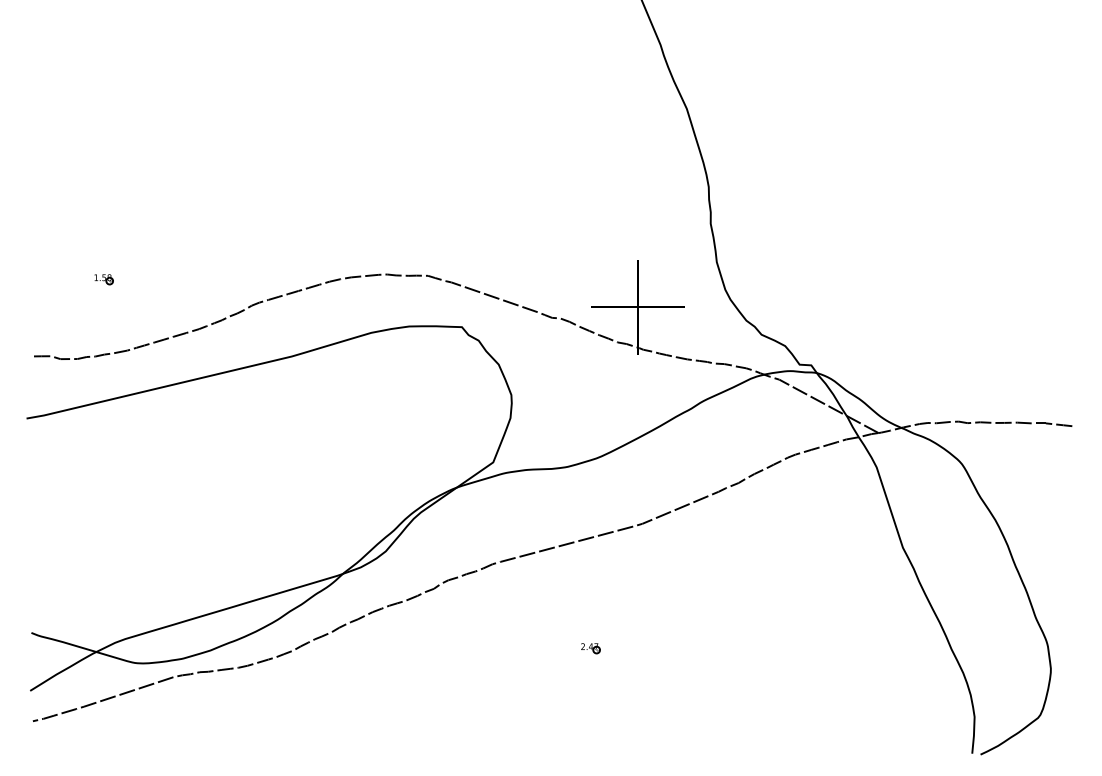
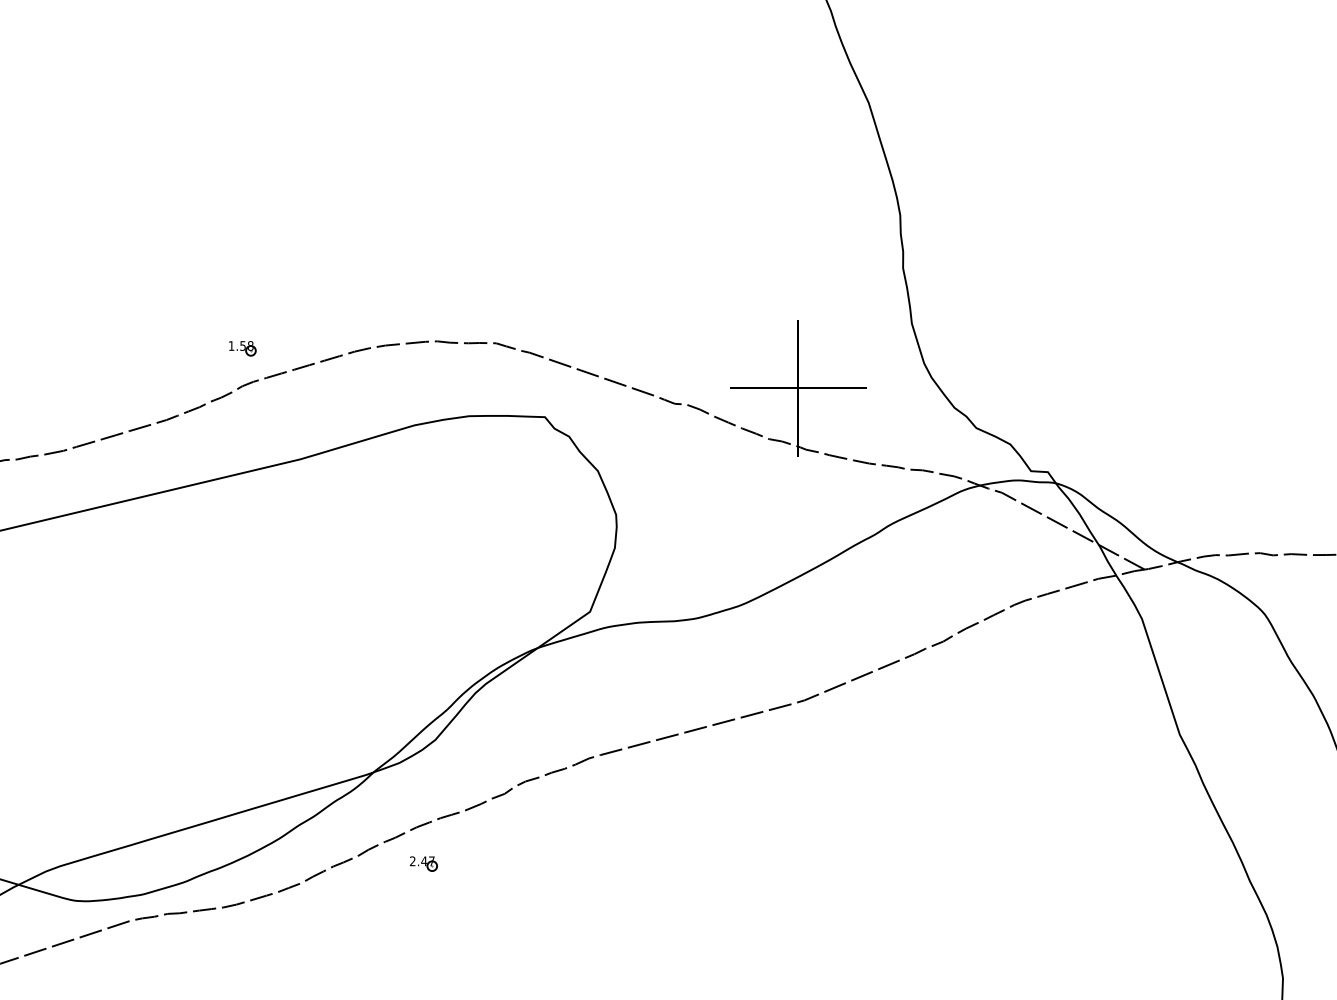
part: (103, 279) -> (242, 348), moved
part: (590, 648) -> (423, 863), moved

